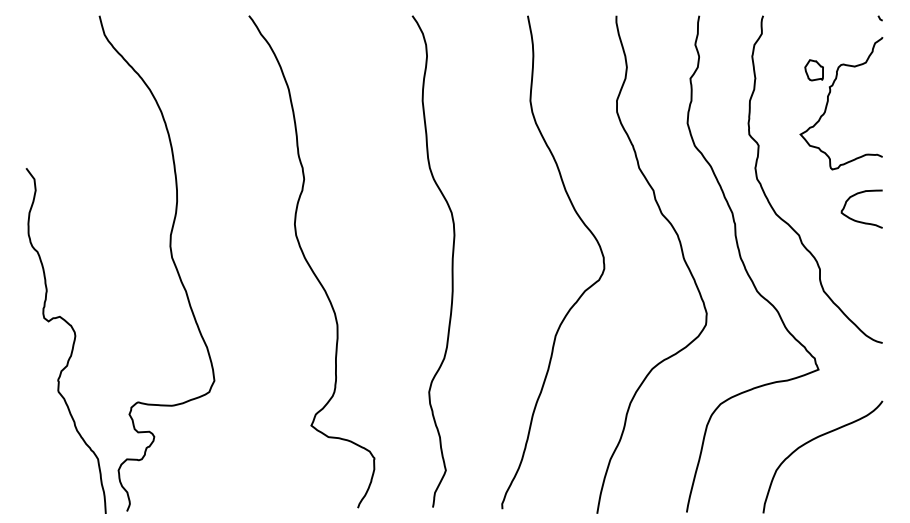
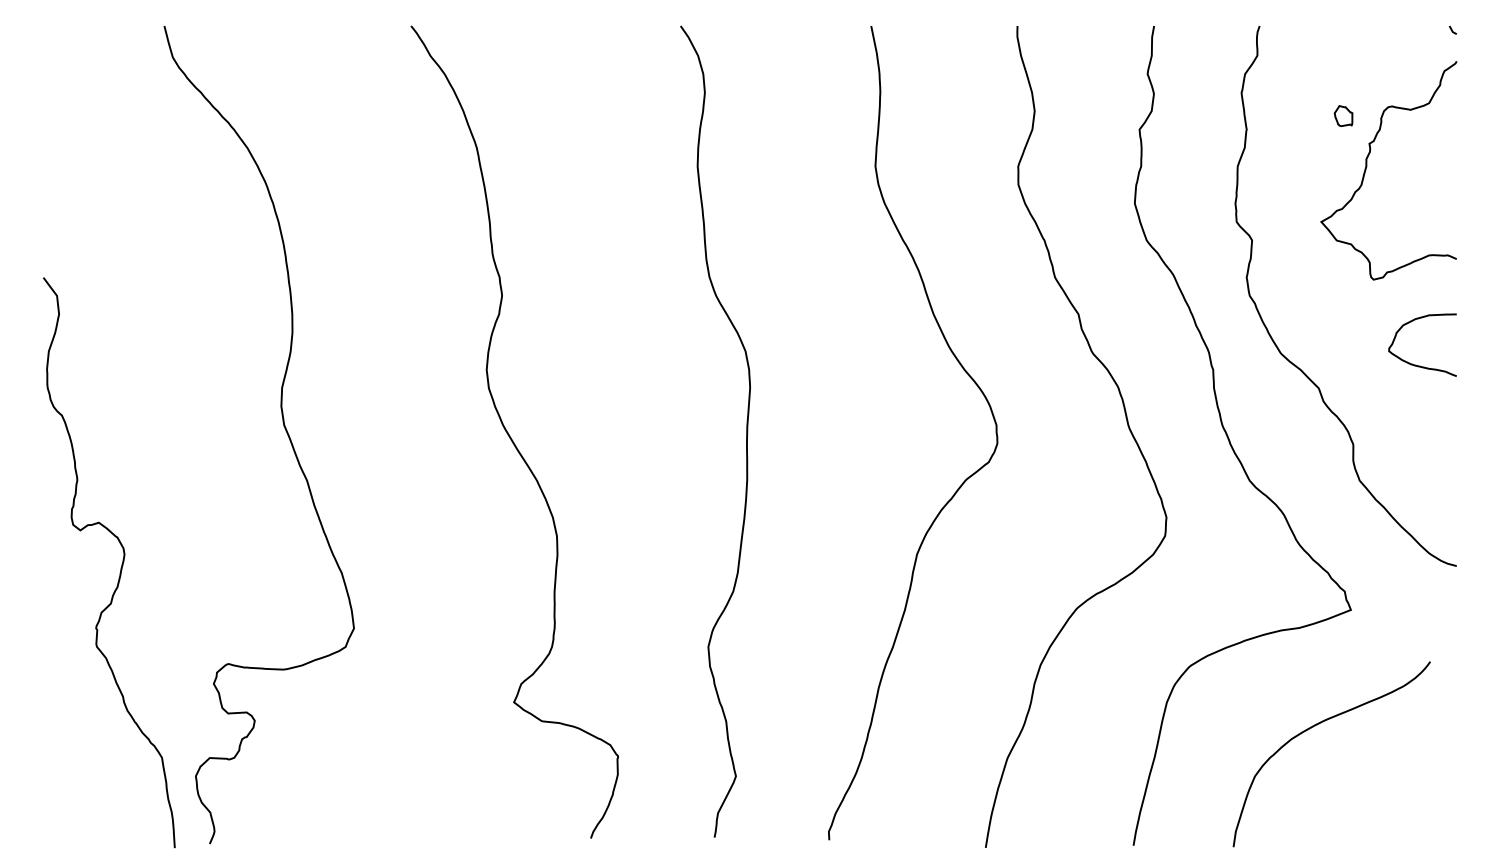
part: (813, 70) -> (1342, 116), size x0.6
curve: (813, 440) -> (1316, 726), moved

